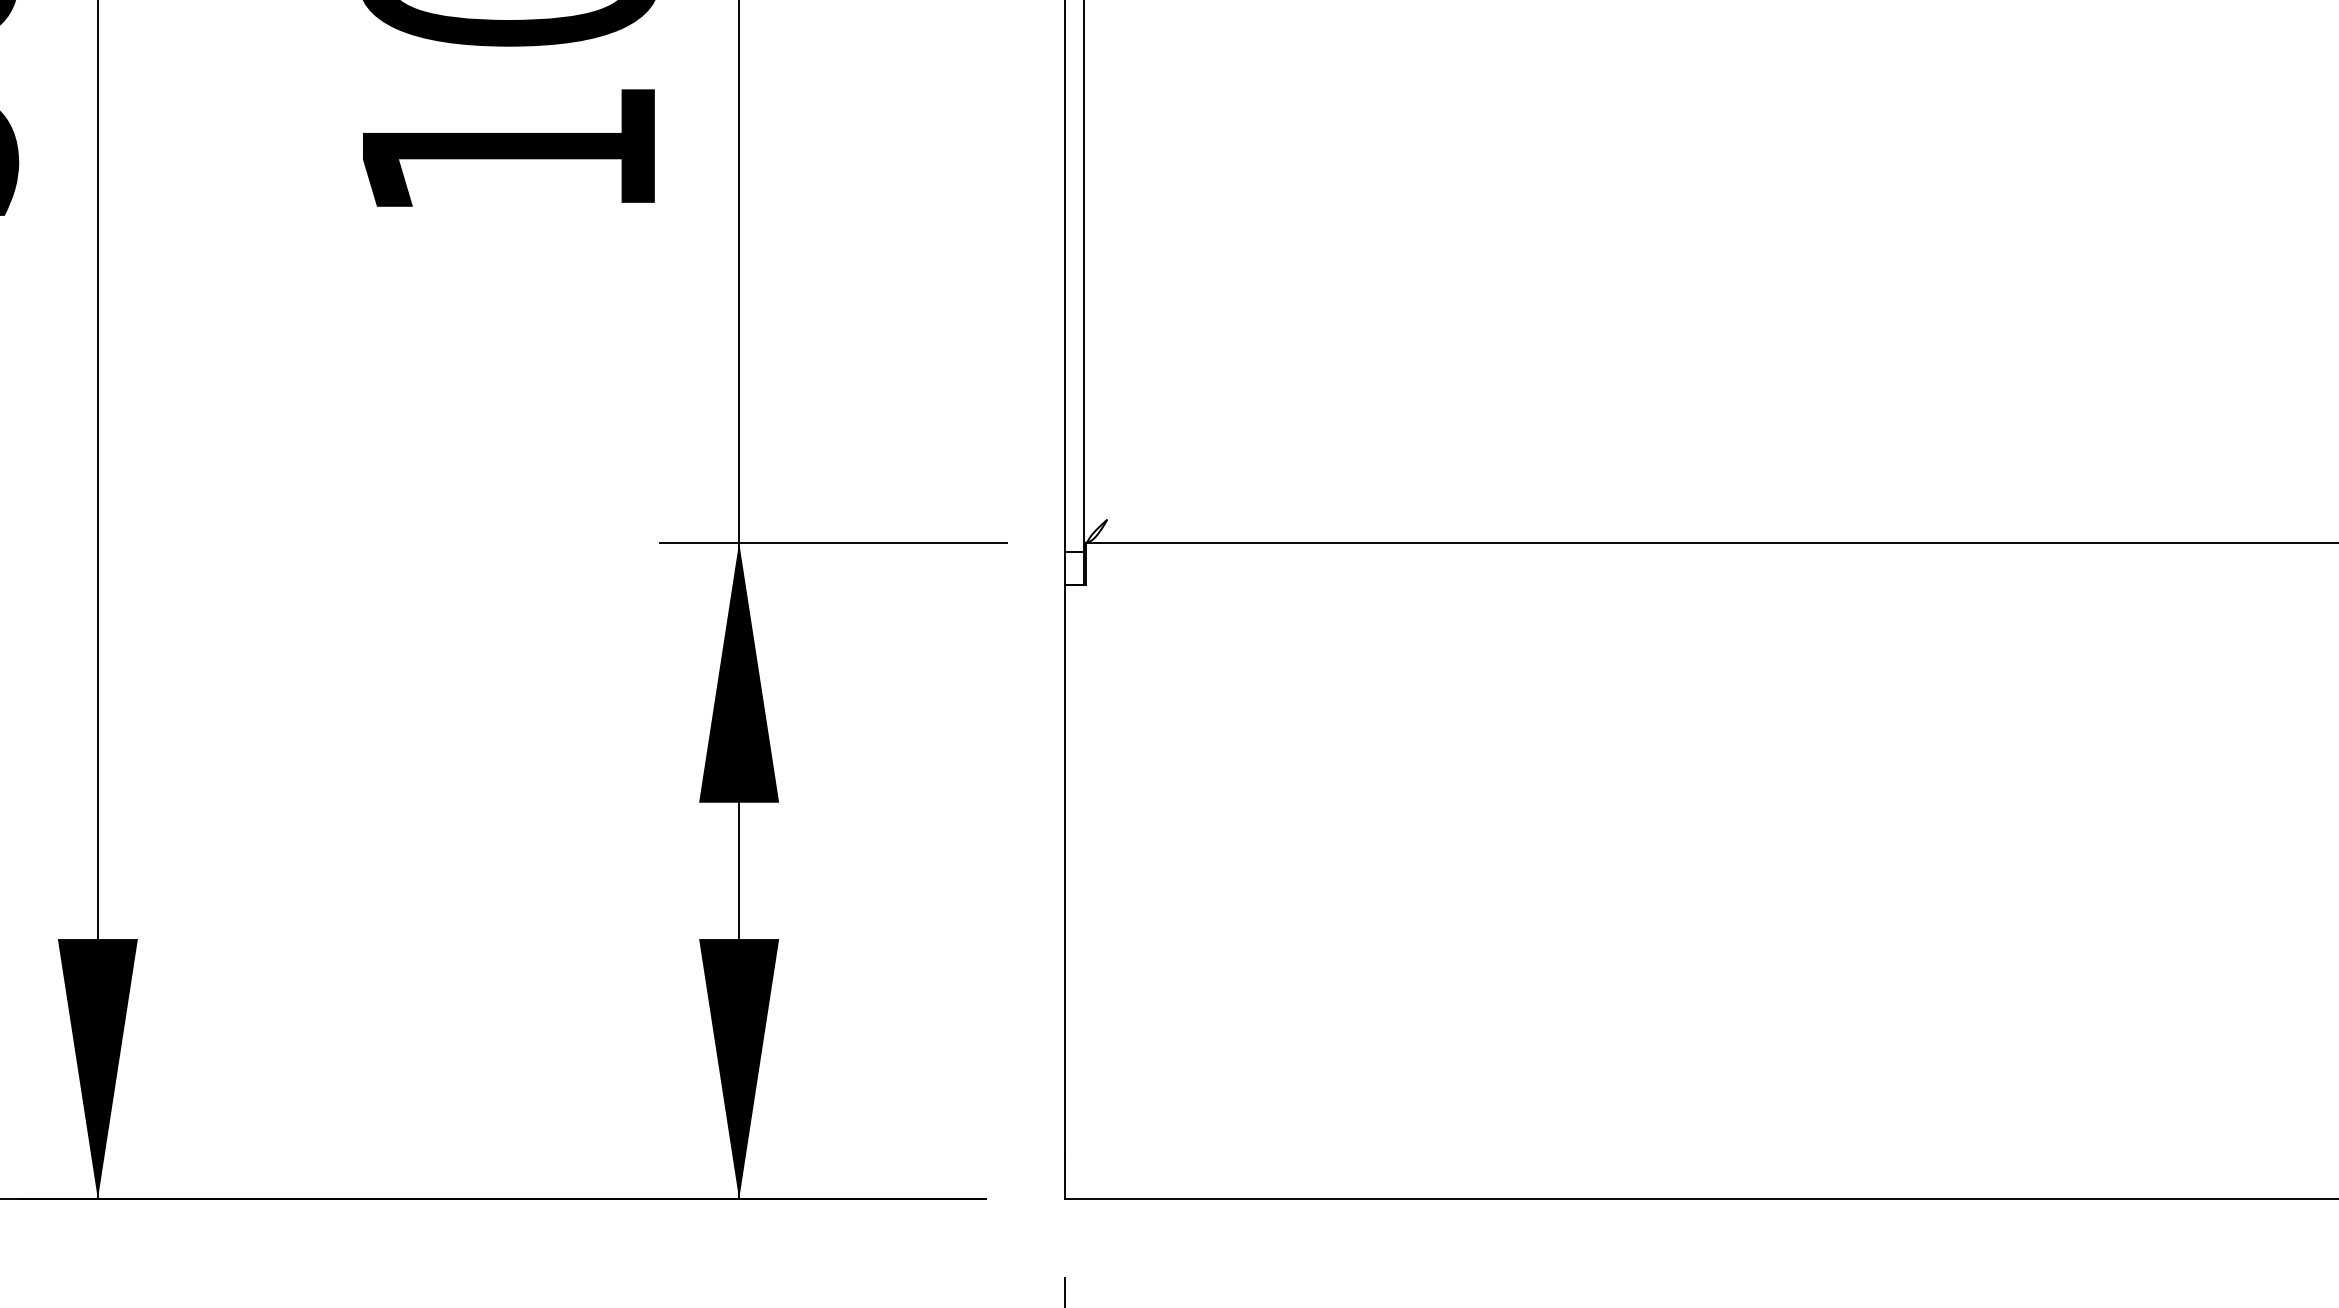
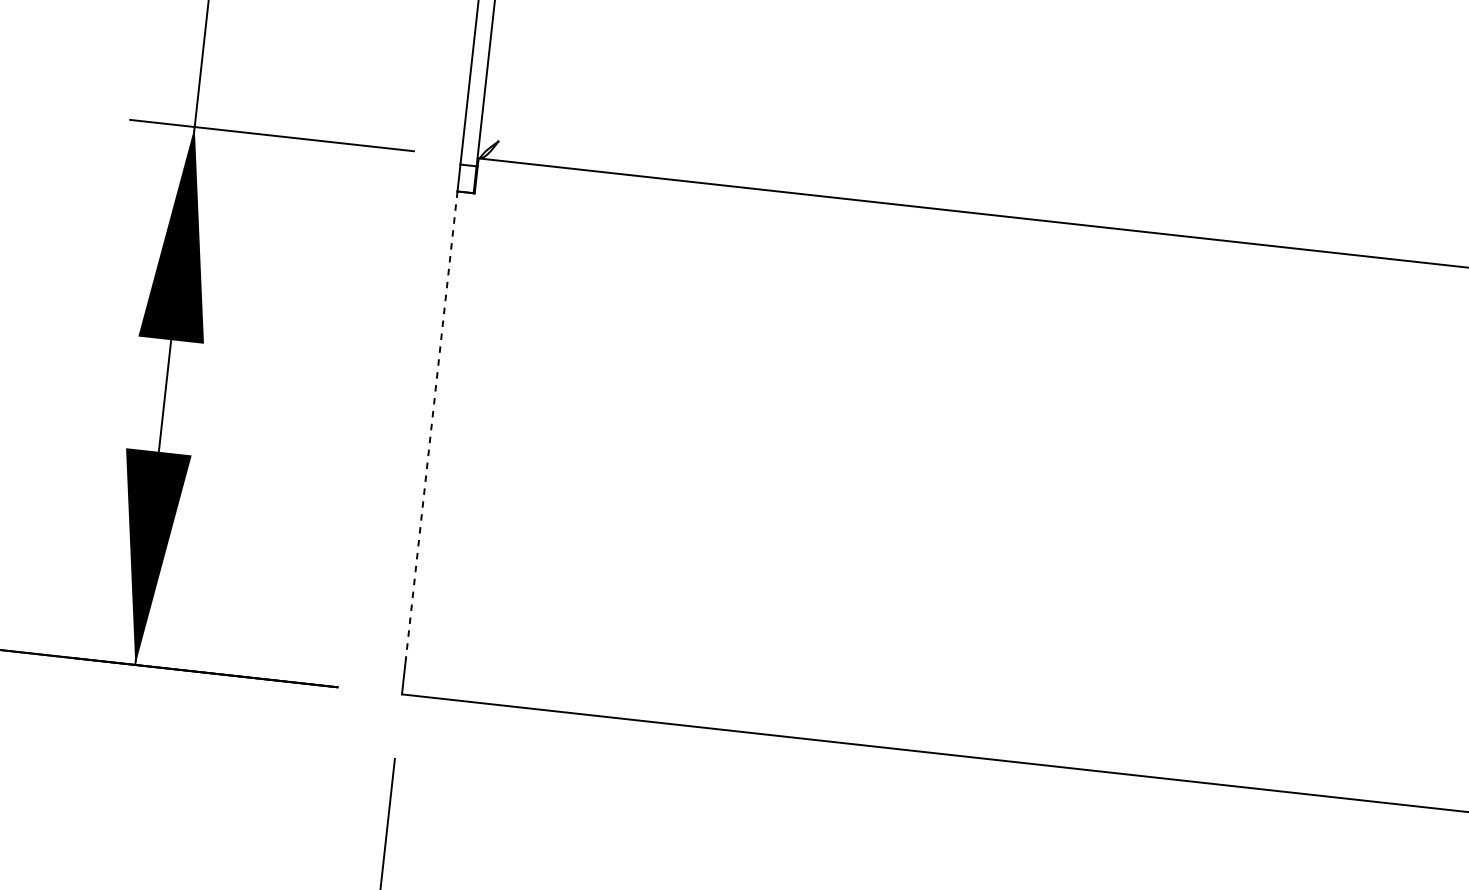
line: (1064, 870) -> (431, 425), solid -> dashed

